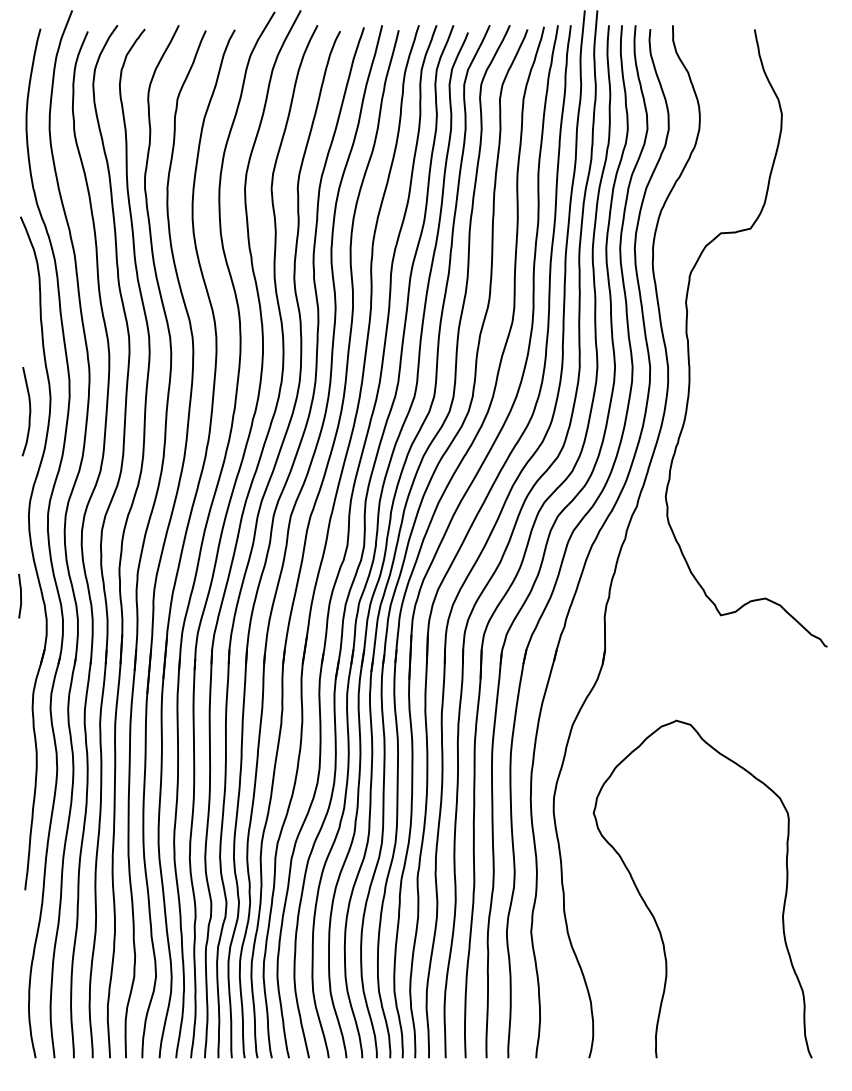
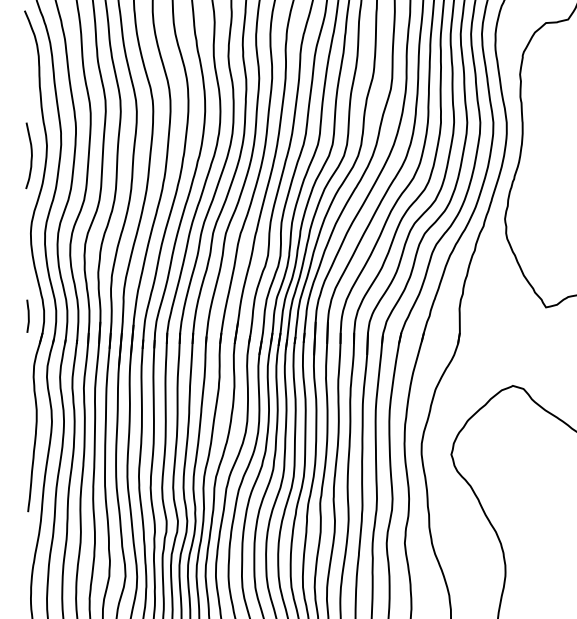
line: (20, 595) -> (28, 315), moved

